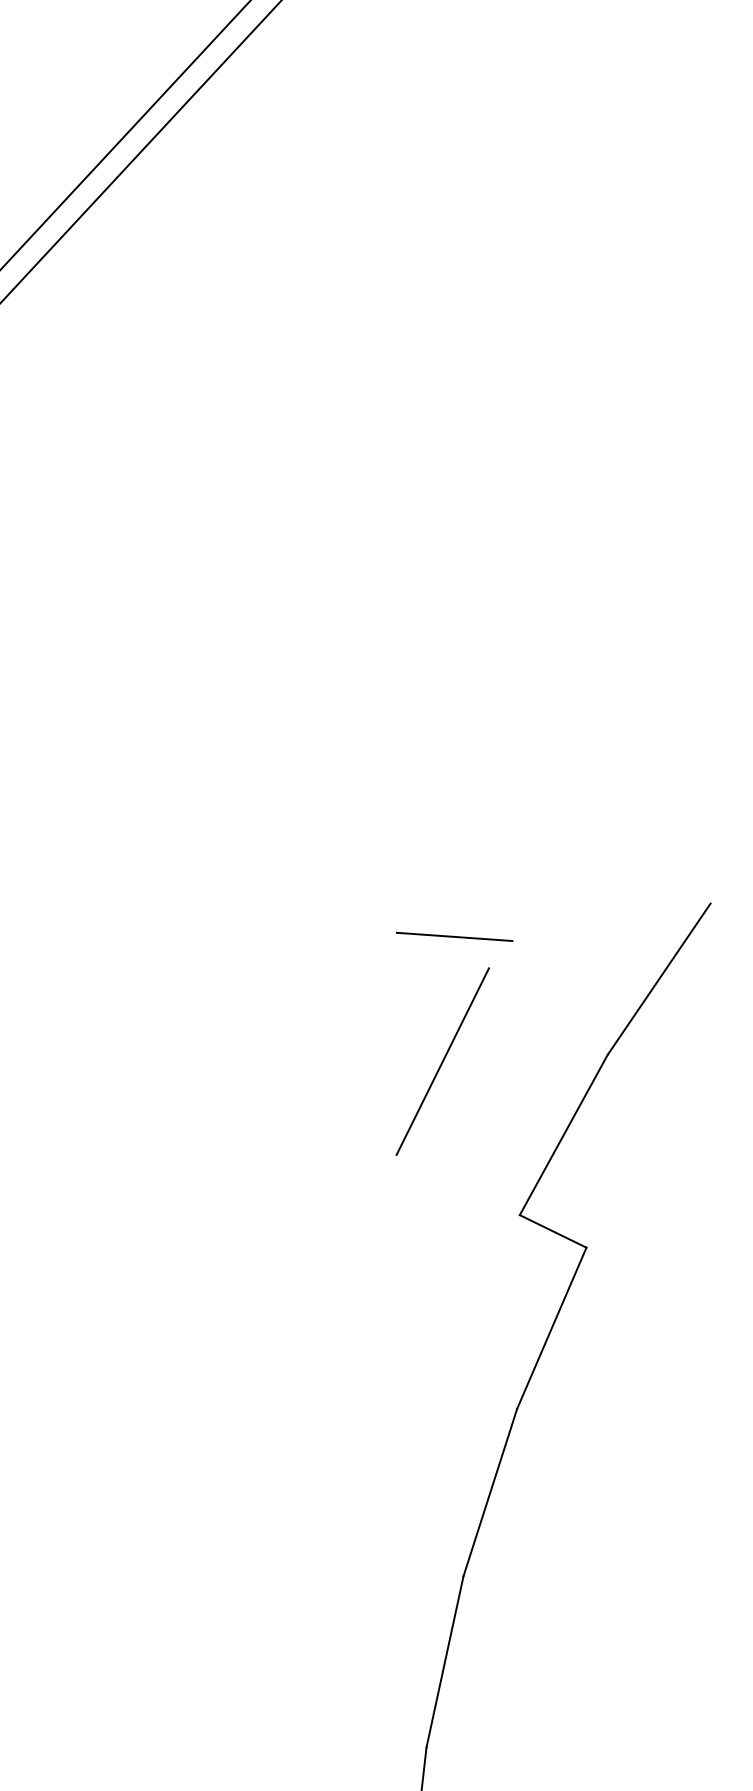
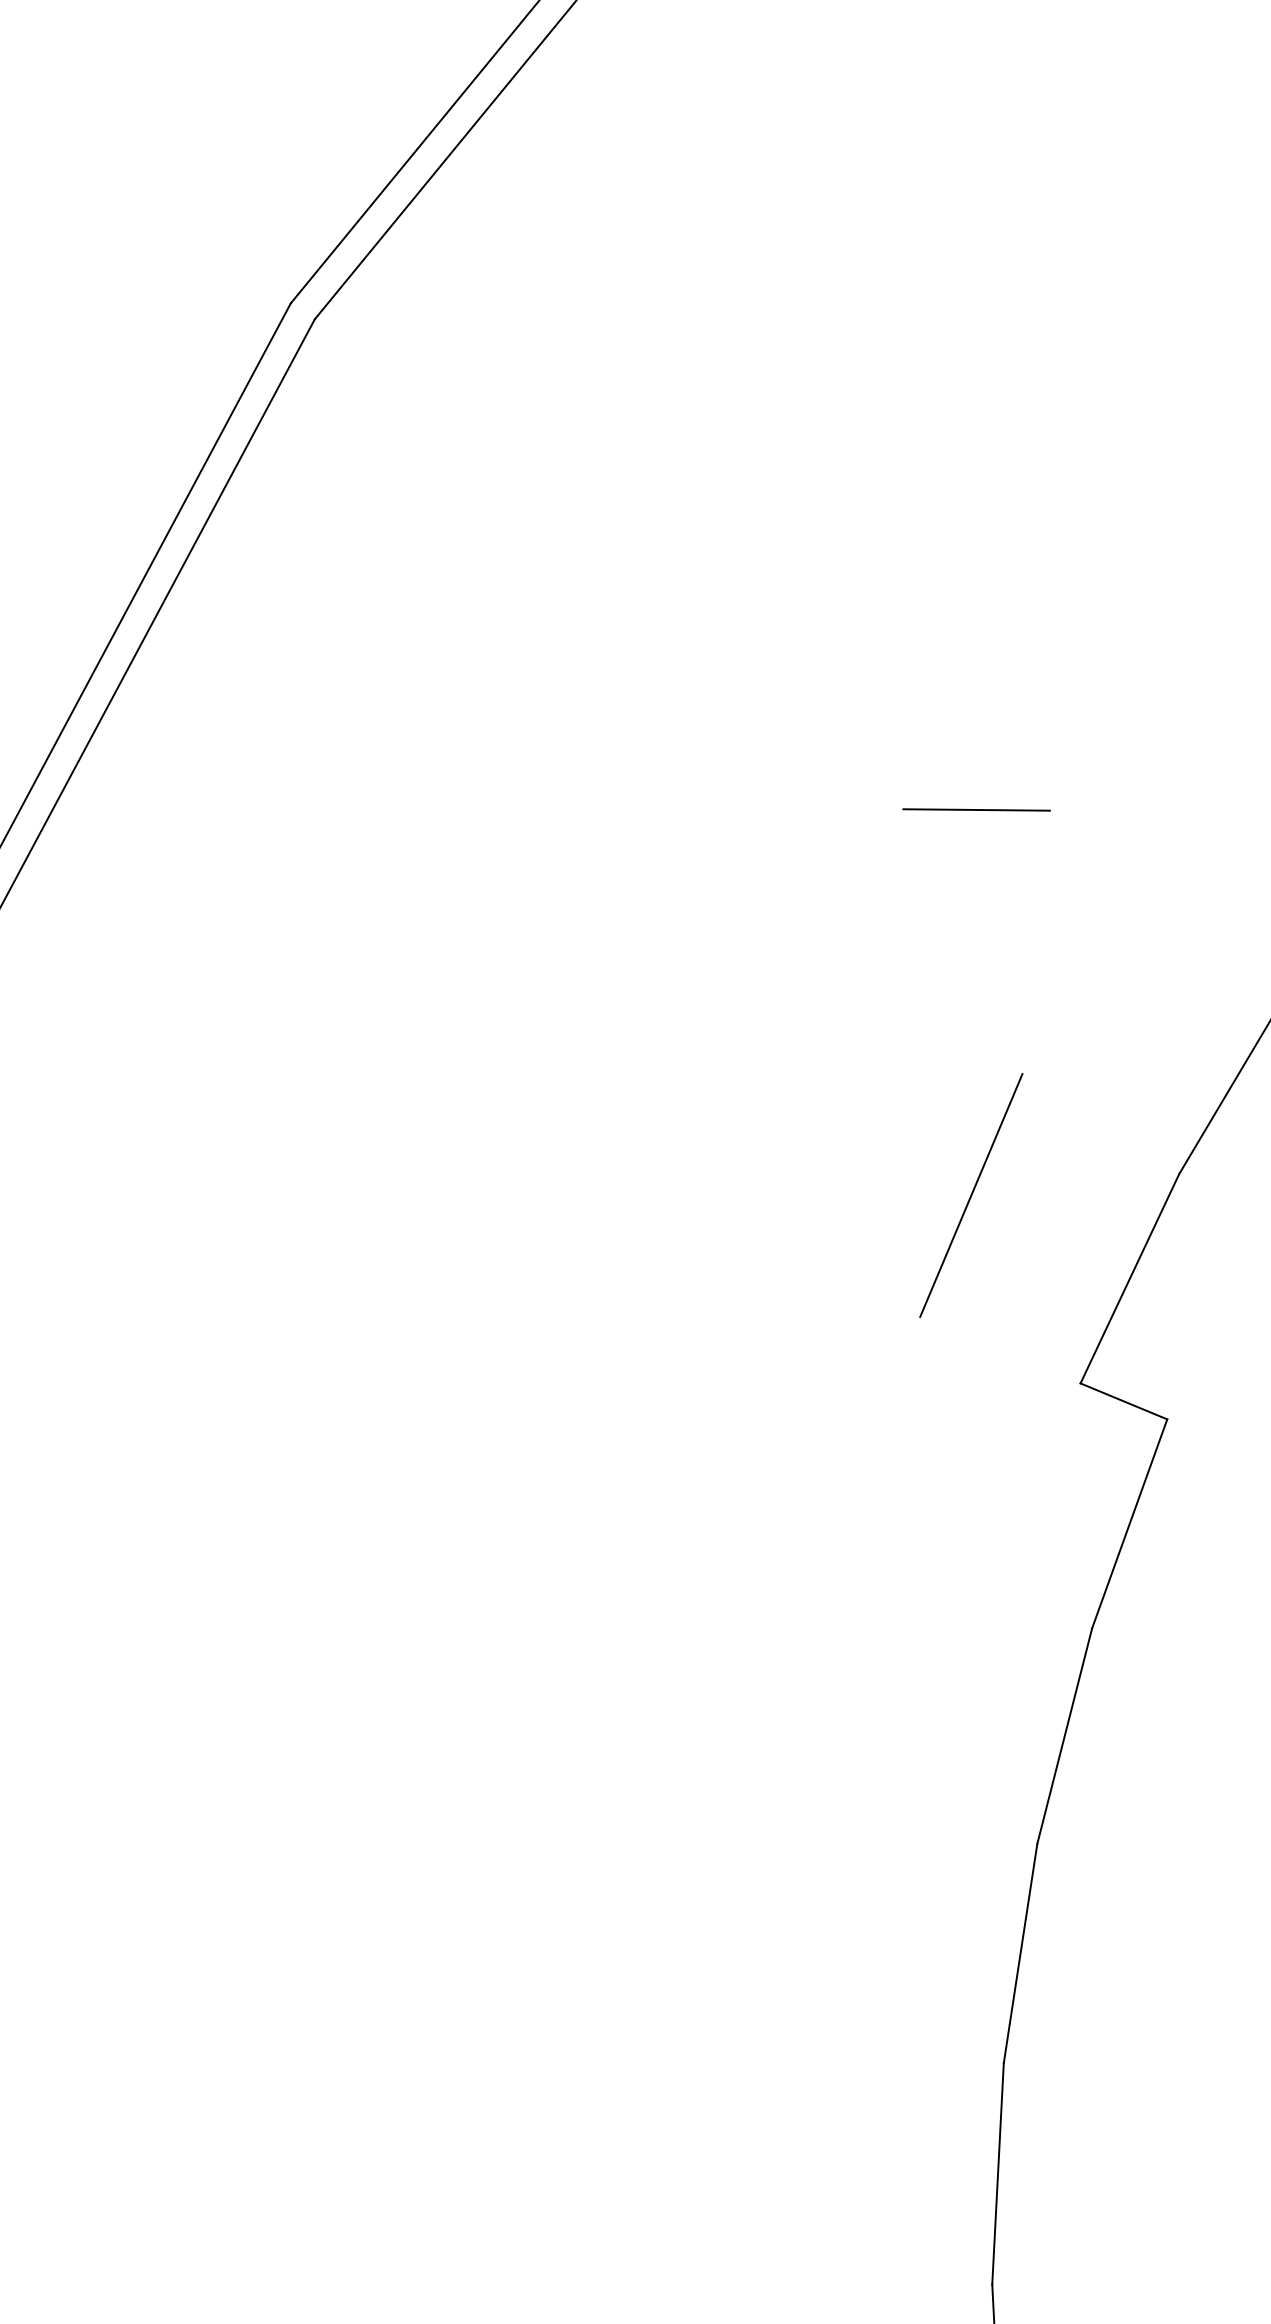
line: (454, 936) -> (976, 809), moved

